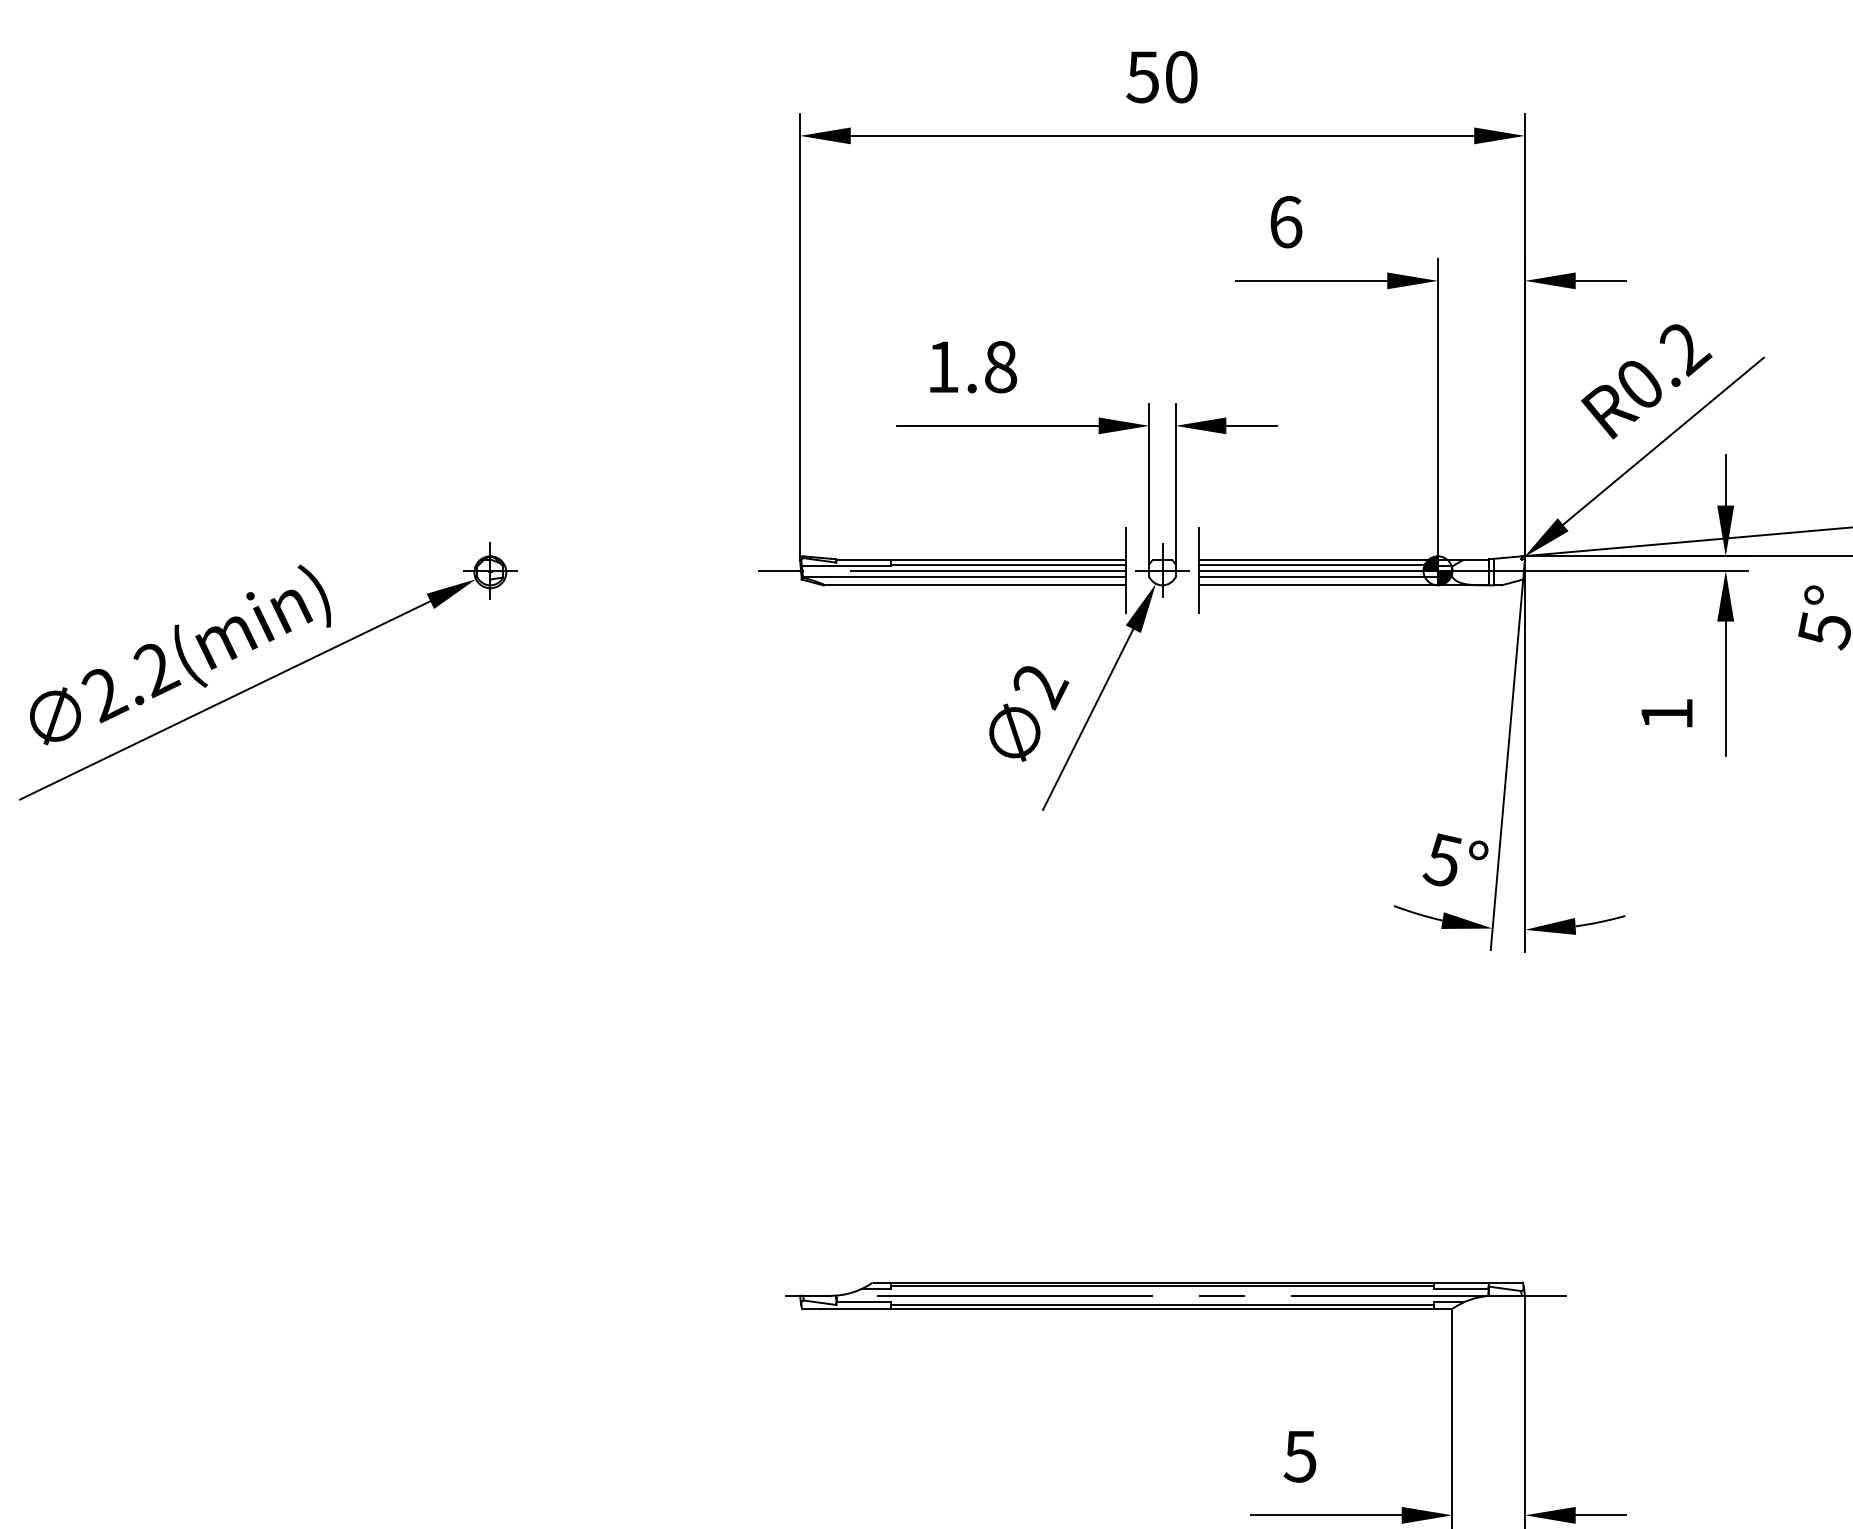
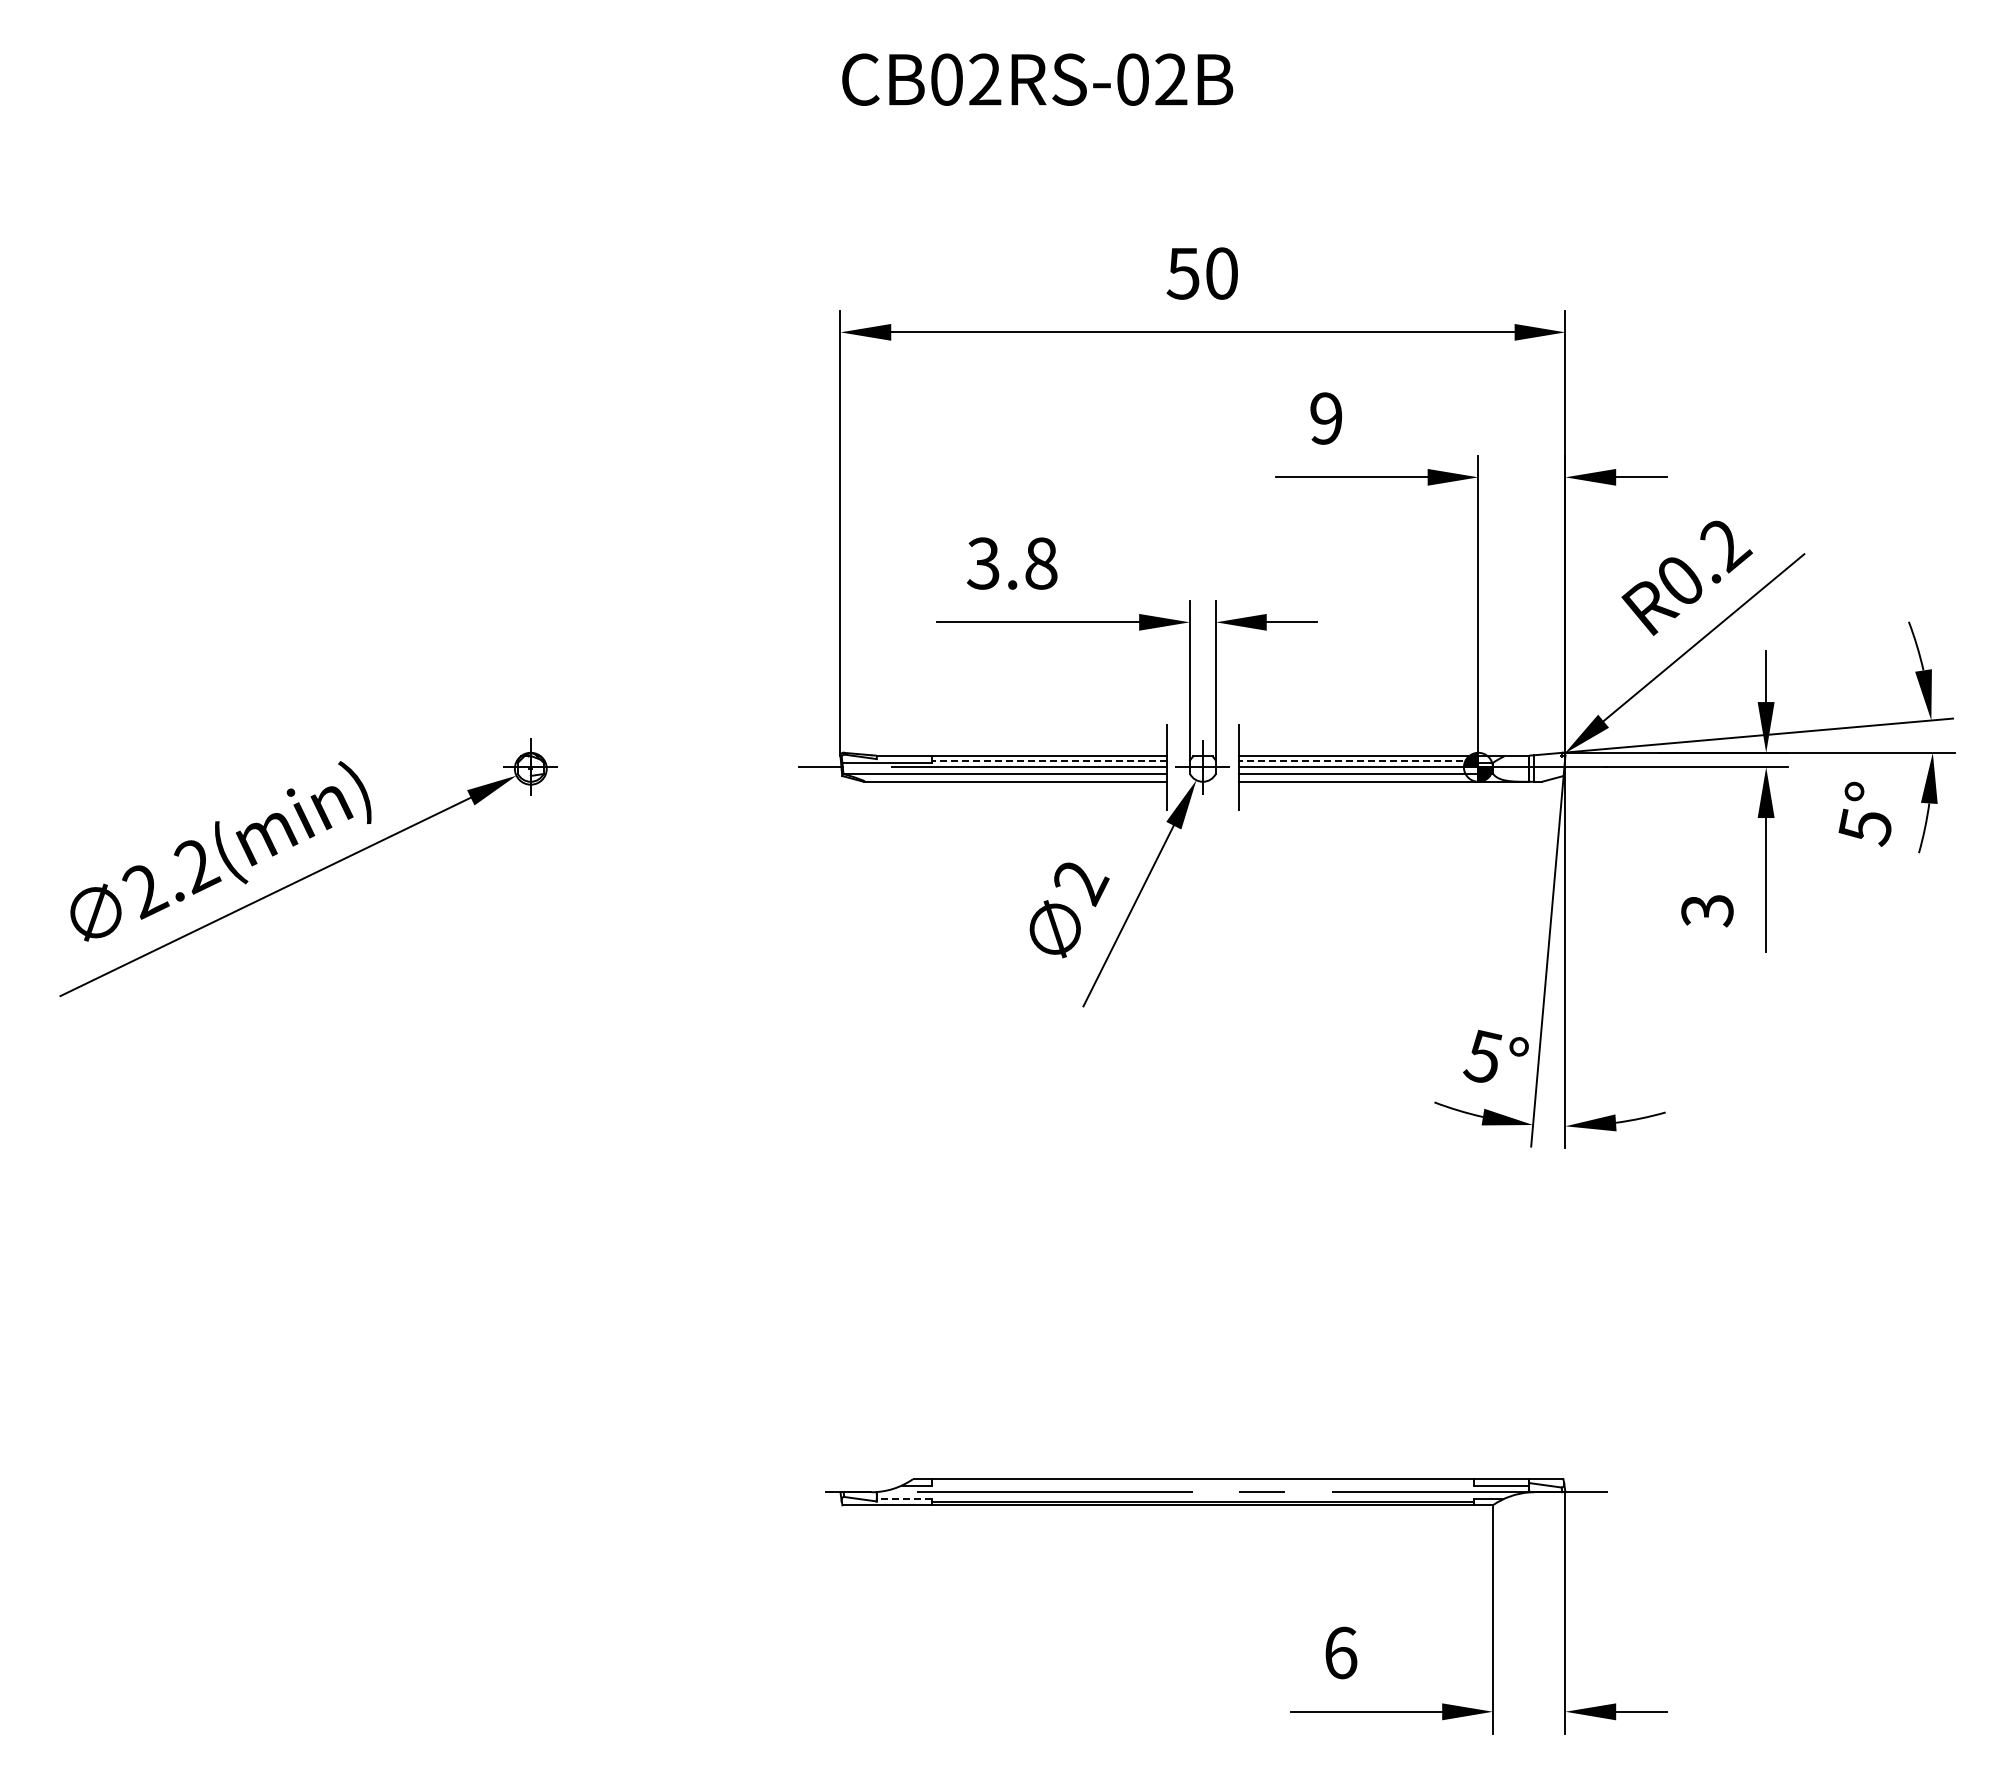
text: (1286, 222) -> (1326, 418), 6 -> 9
text: (943, 367) -> (983, 563), 1.8 -> 3.8
line: (1008, 564) -> (1048, 760), solid -> dashed
line: (1316, 564) -> (1356, 760), solid -> dashed
text: (1667, 715) -> (1707, 911), 1 -> 3
line: (1162, 1286) -> (1202, 1482), removed
line: (863, 1302) -> (903, 1498), solid -> dashed
text: (1300, 1456) -> (1340, 1652), 5 -> 6

